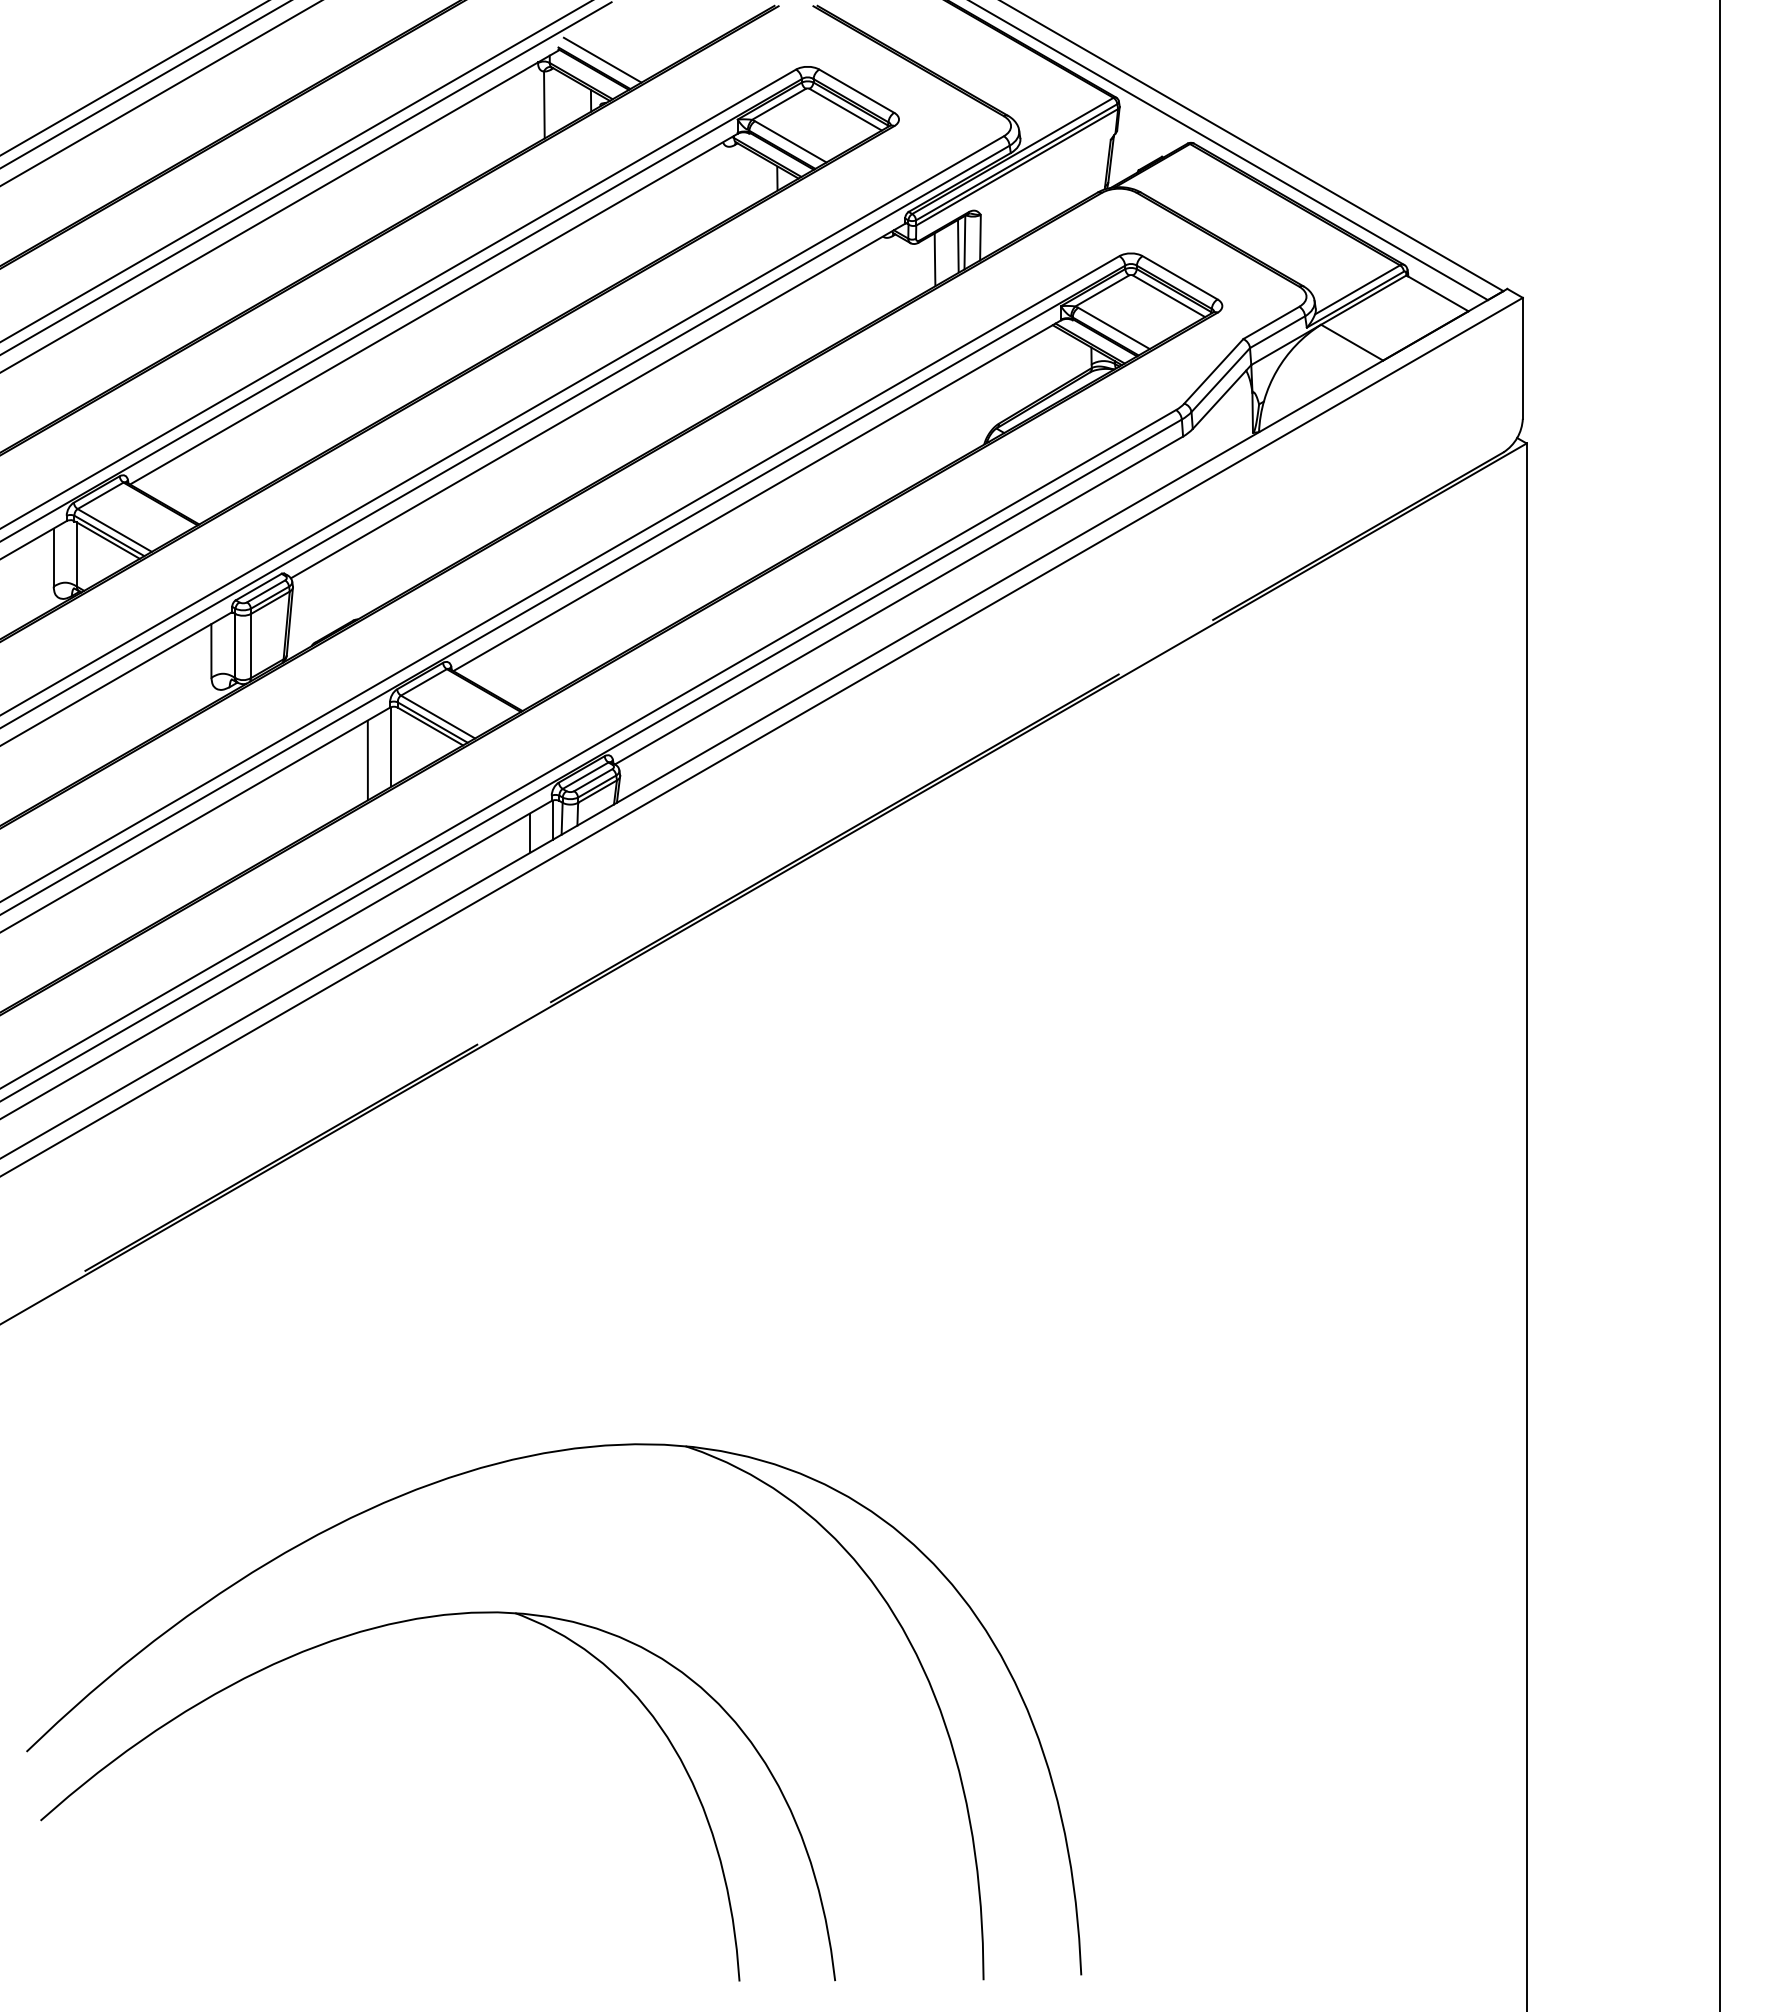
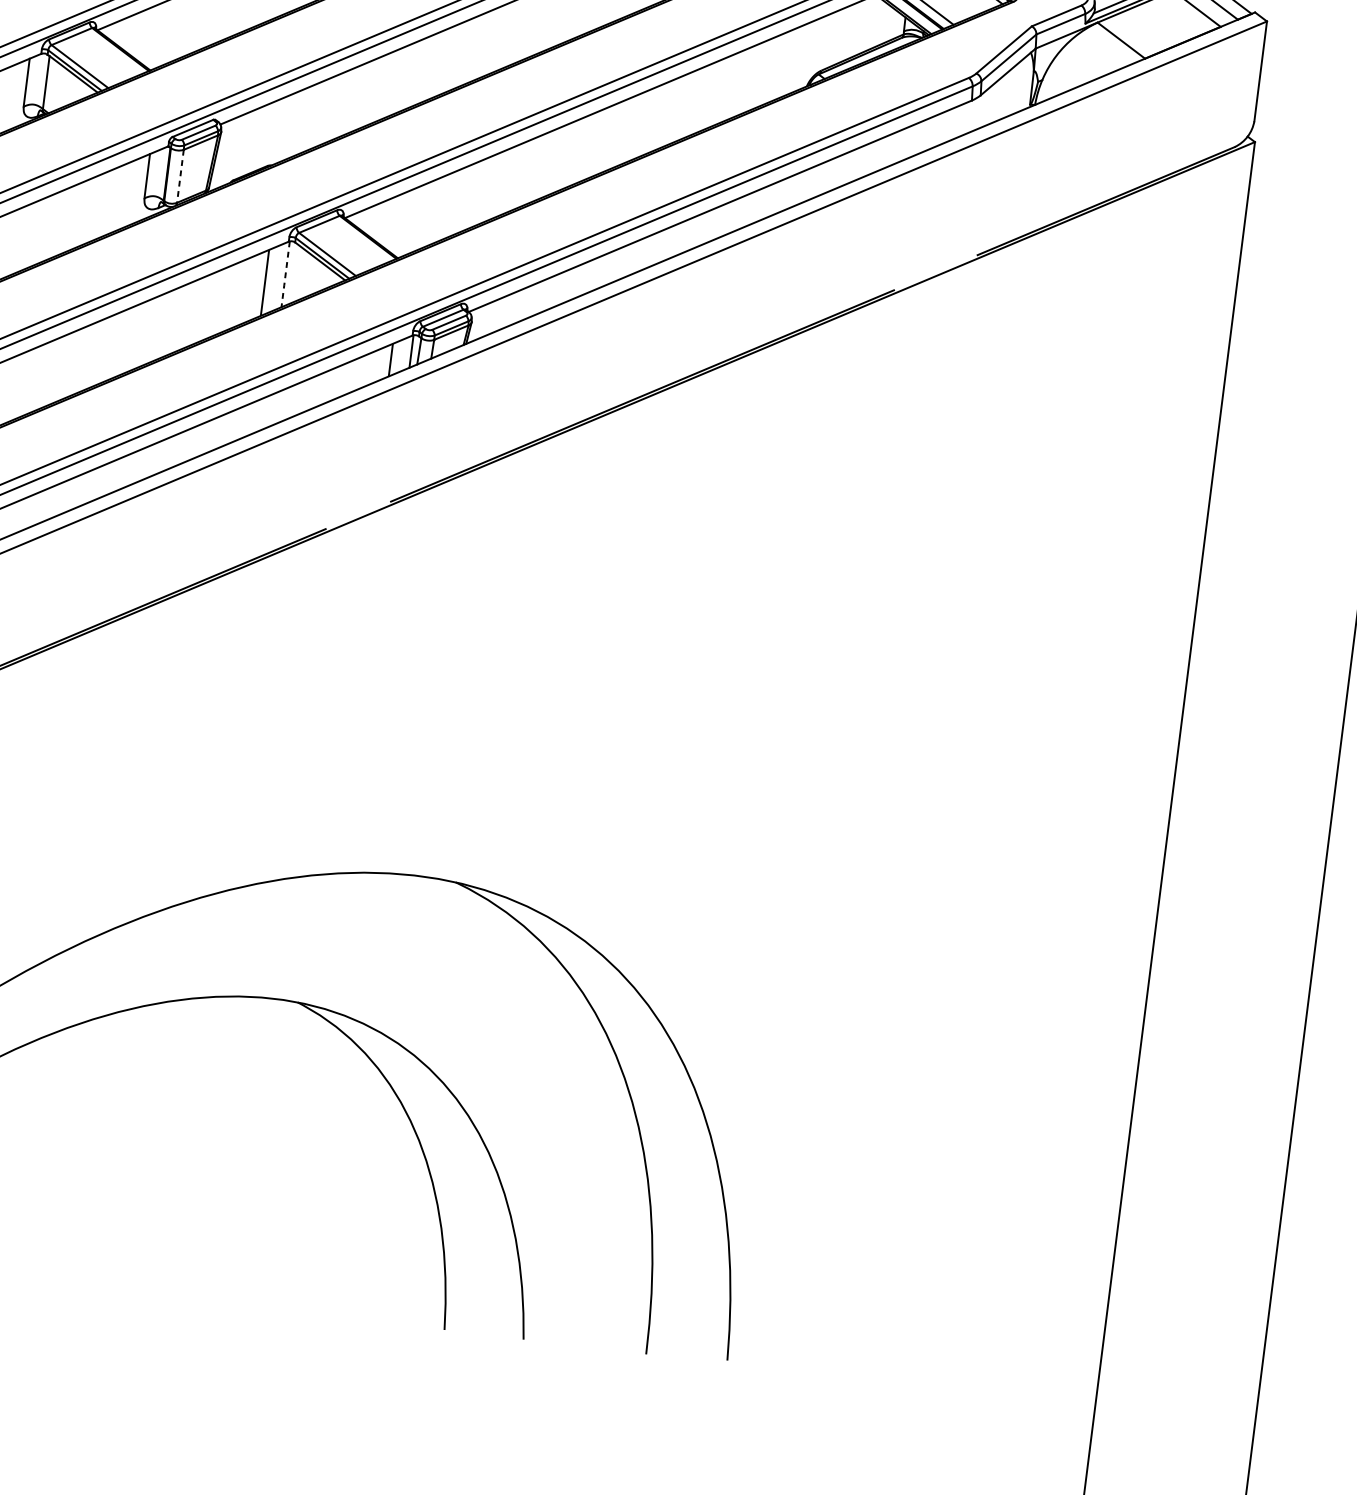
line: (251, 646) -> (180, 176), solid -> dashed
line: (391, 748) -> (285, 275), solid -> dashed

